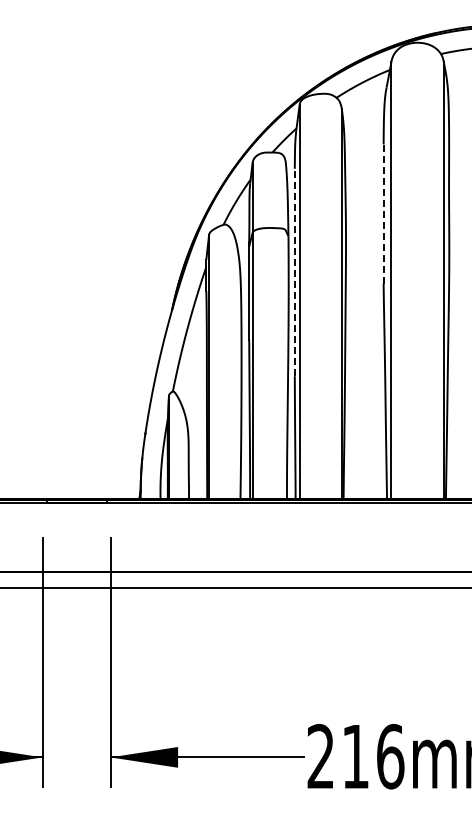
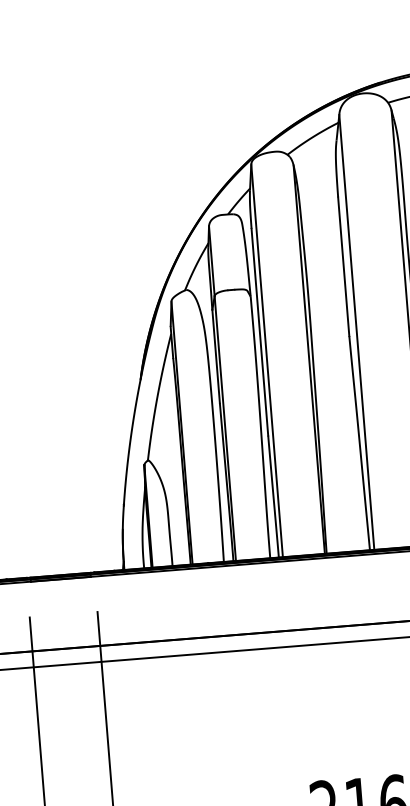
line: (383, 213) -> (343, 266), dashed -> solid
line: (294, 272) -> (259, 332), dashed -> solid

